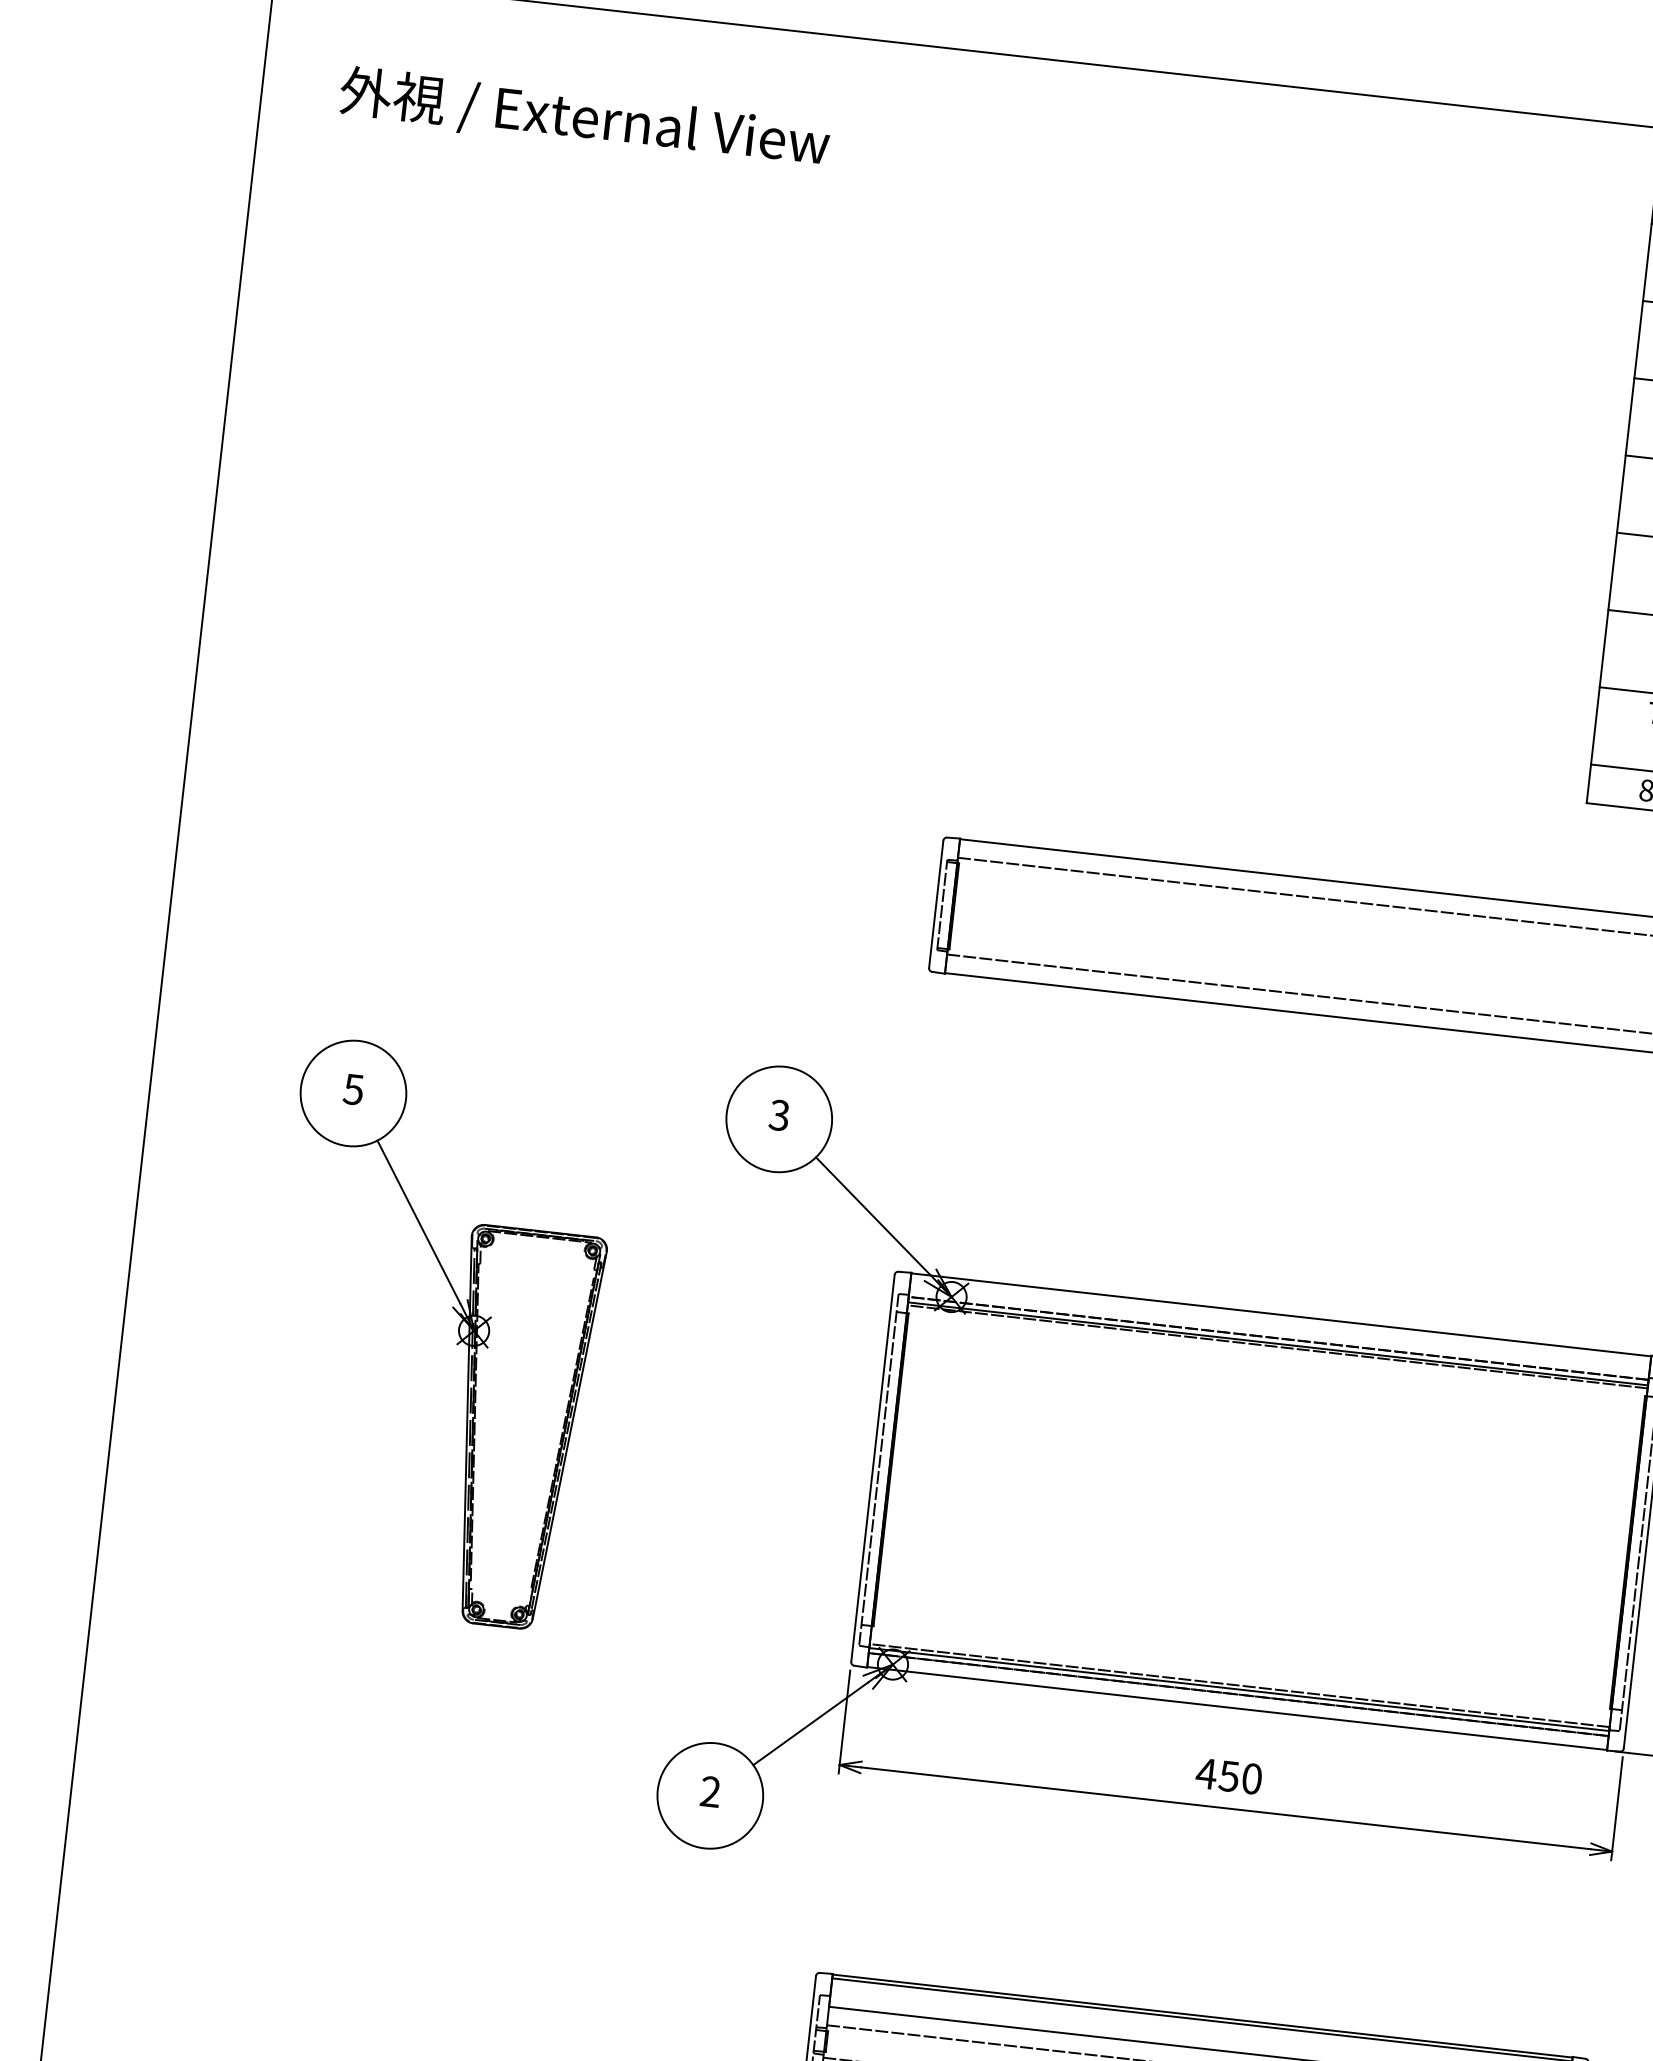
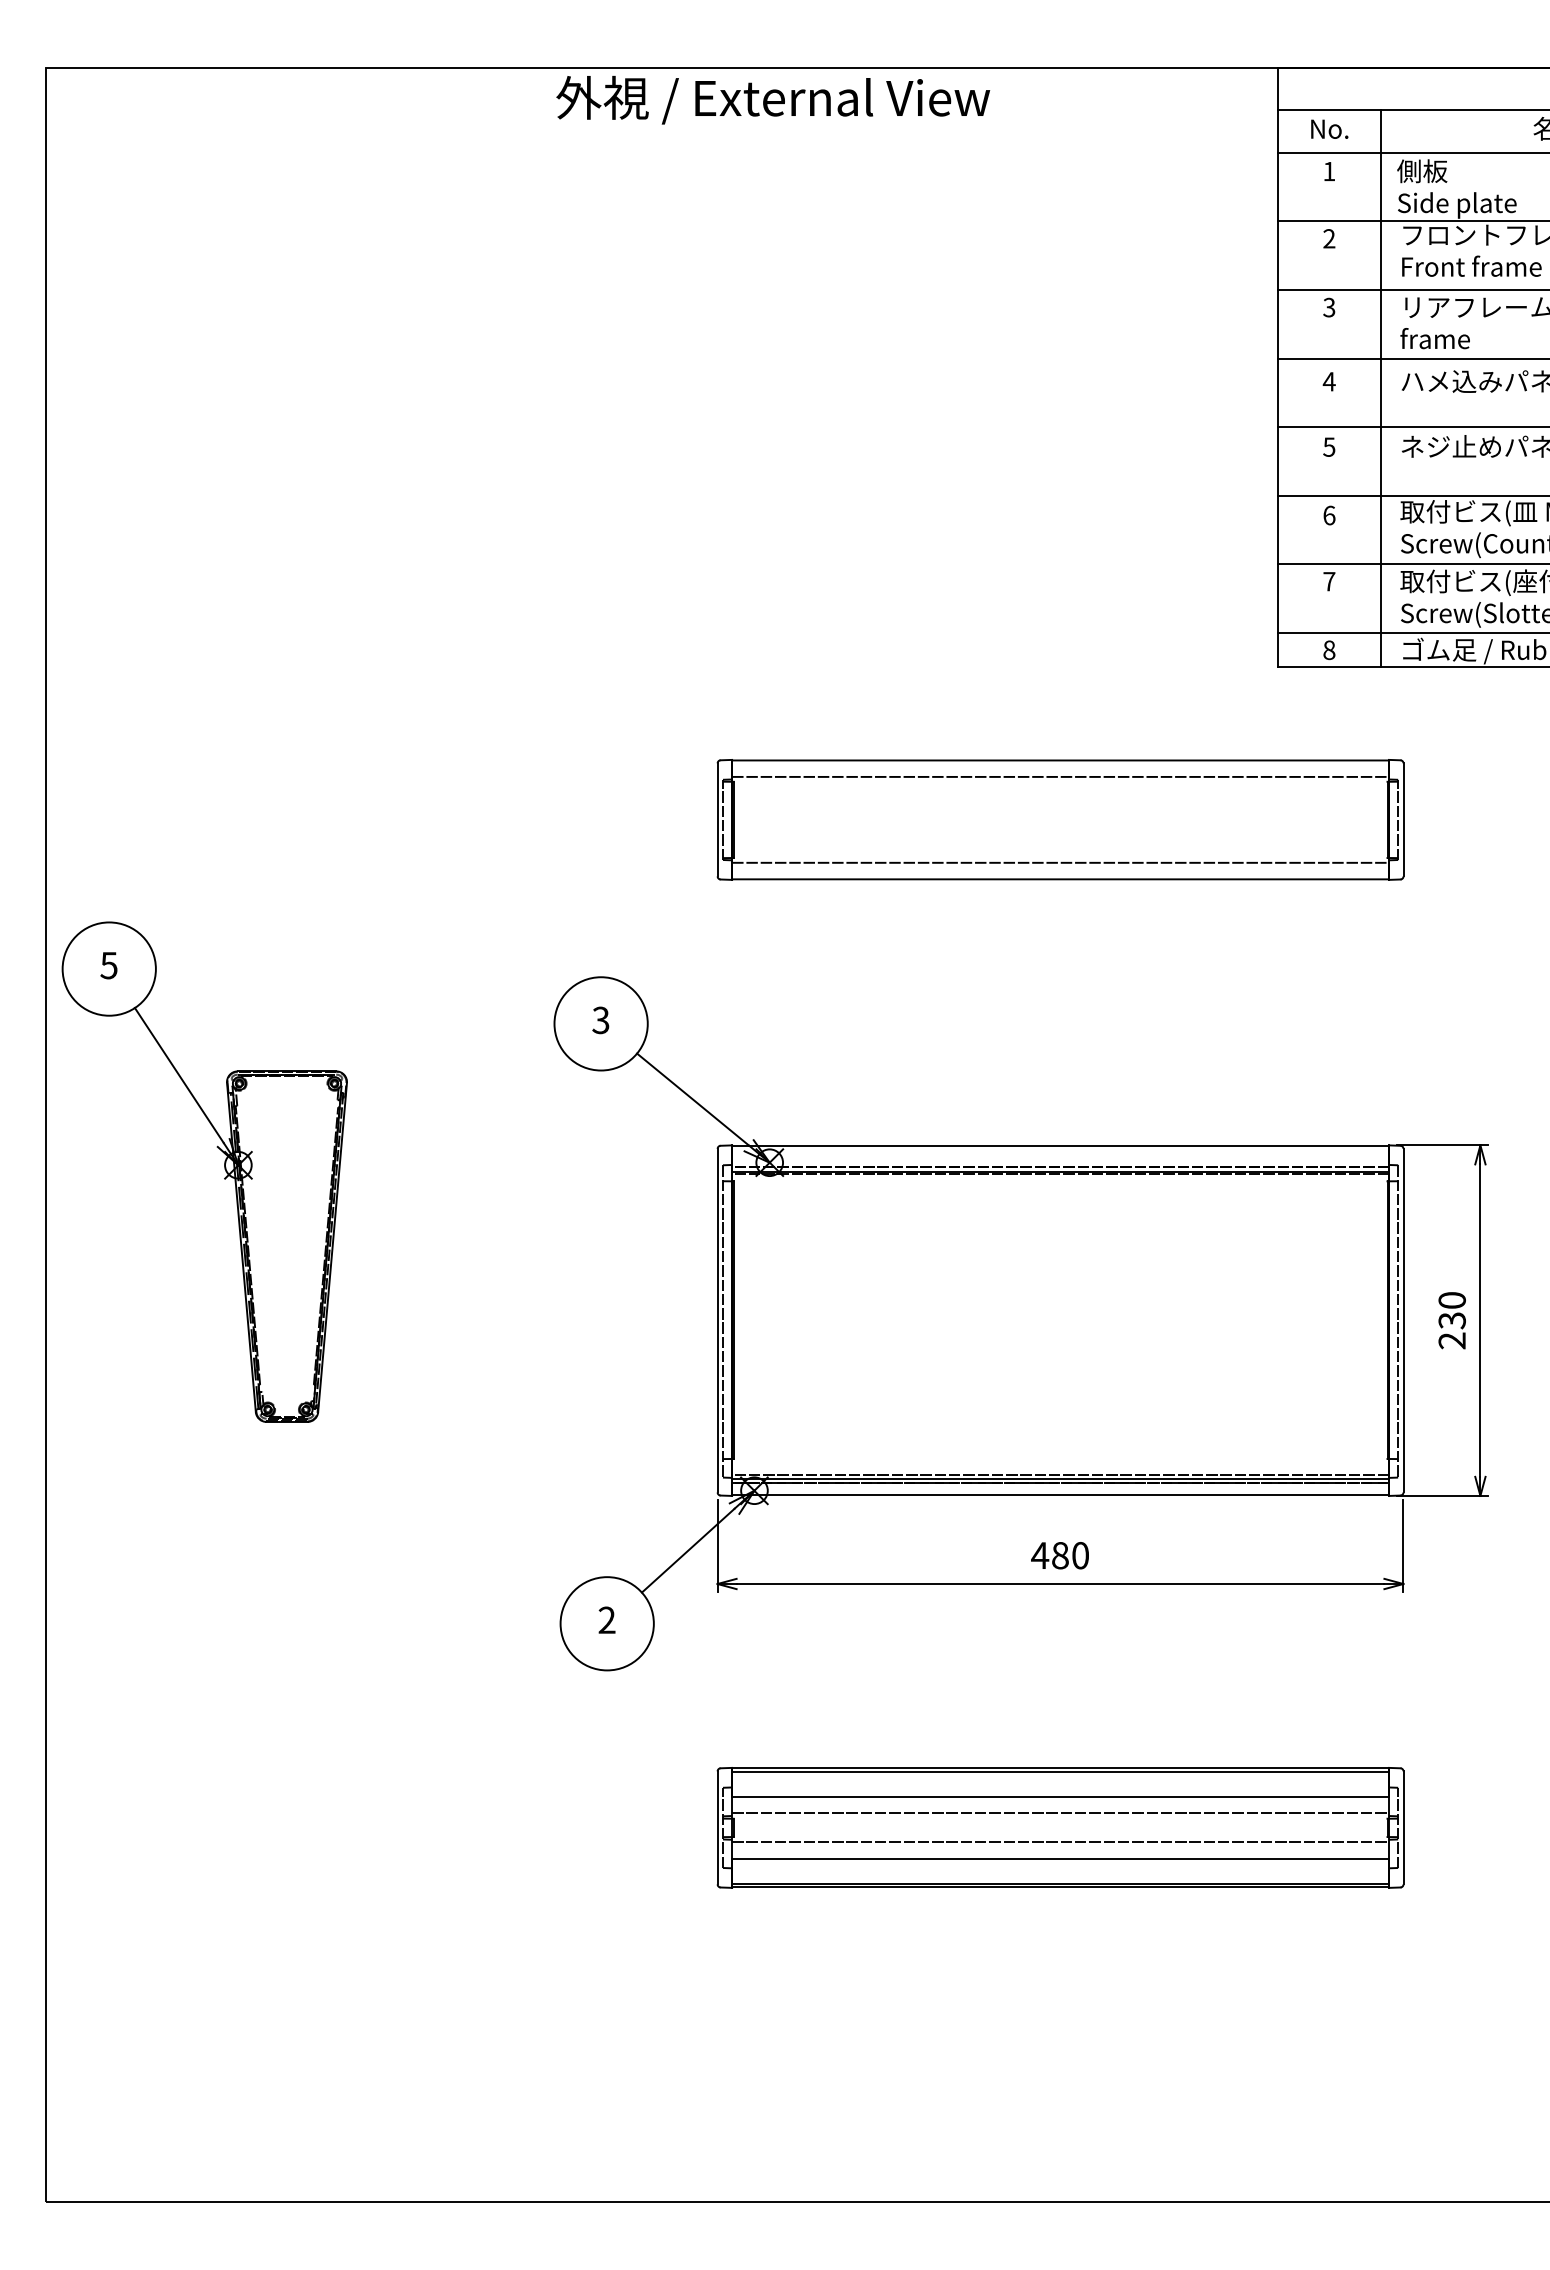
text: (585, 119) -> (773, 100), moved
part: (457, 1333) -> (224, 1169), moved
text: (1228, 1776) -> (1059, 1555), 450 -> 480

